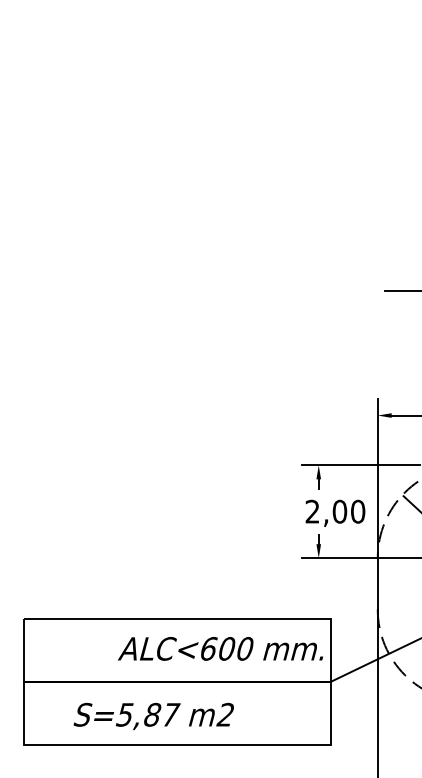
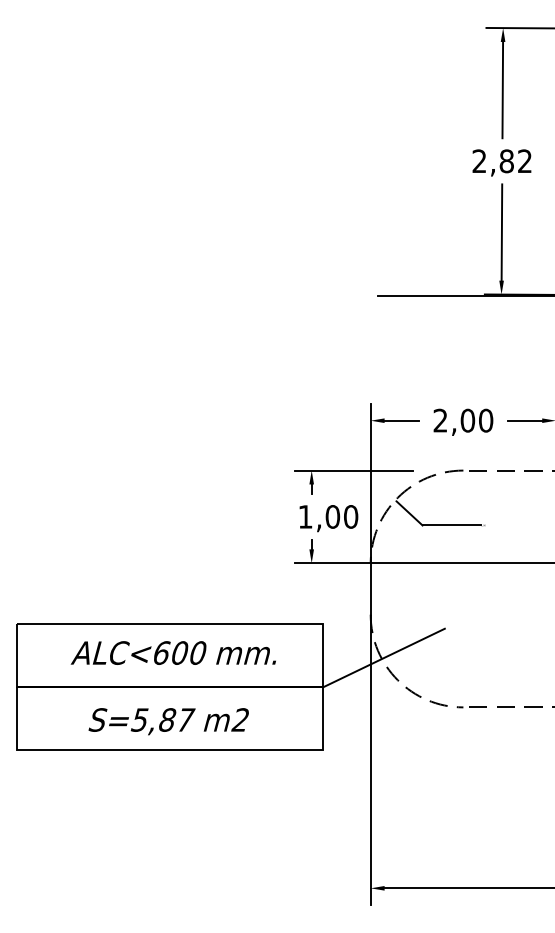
text: (312, 511) -> (305, 516), 2,00 -> 1,00
text: (219, 648) -> (172, 652), moved
text: (153, 716) -> (168, 721), moved

